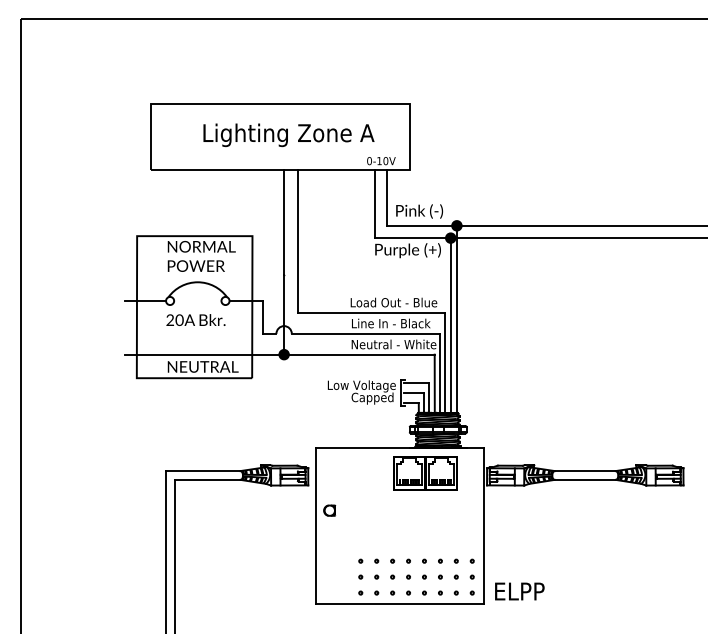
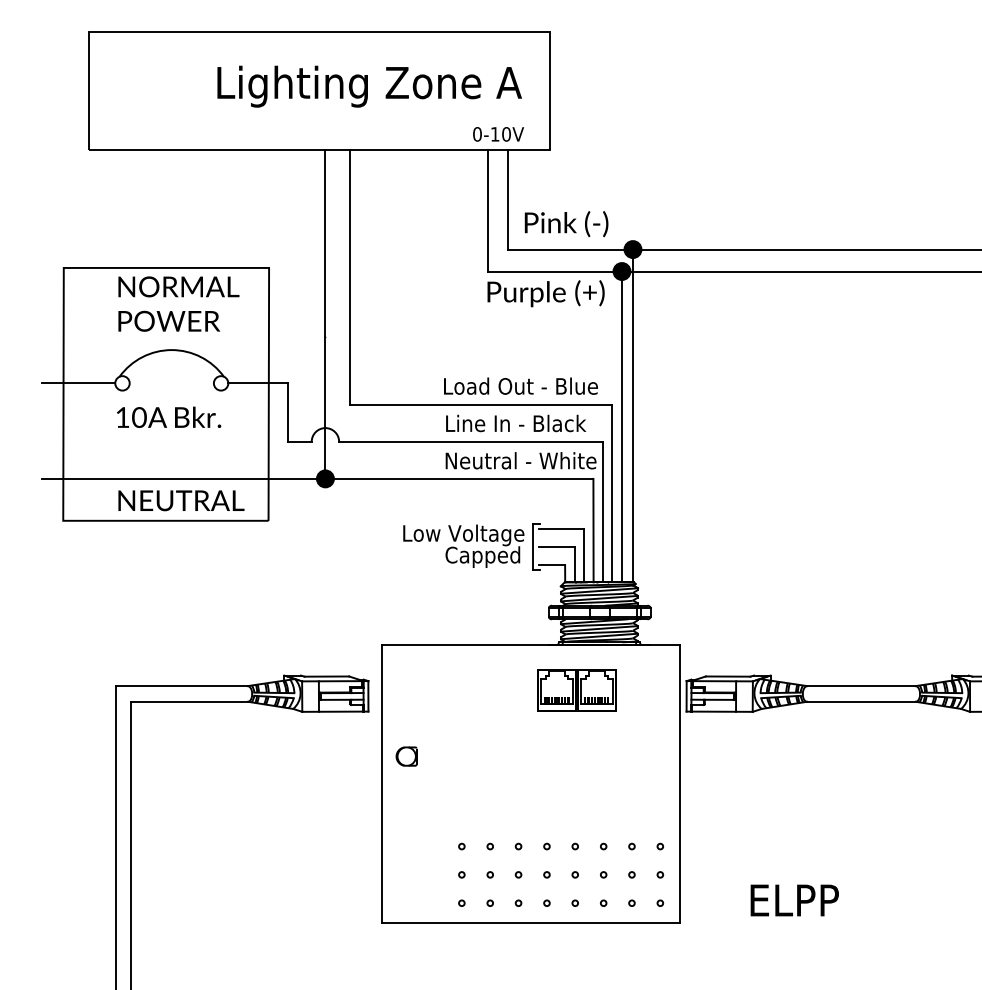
text: (288, 135) -> (368, 87), moved
text: (169, 319) -> (121, 416), 20A -> 10A
part: (425, 473) -> (577, 690), size x0.7
text: (519, 591) -> (794, 900), moved

